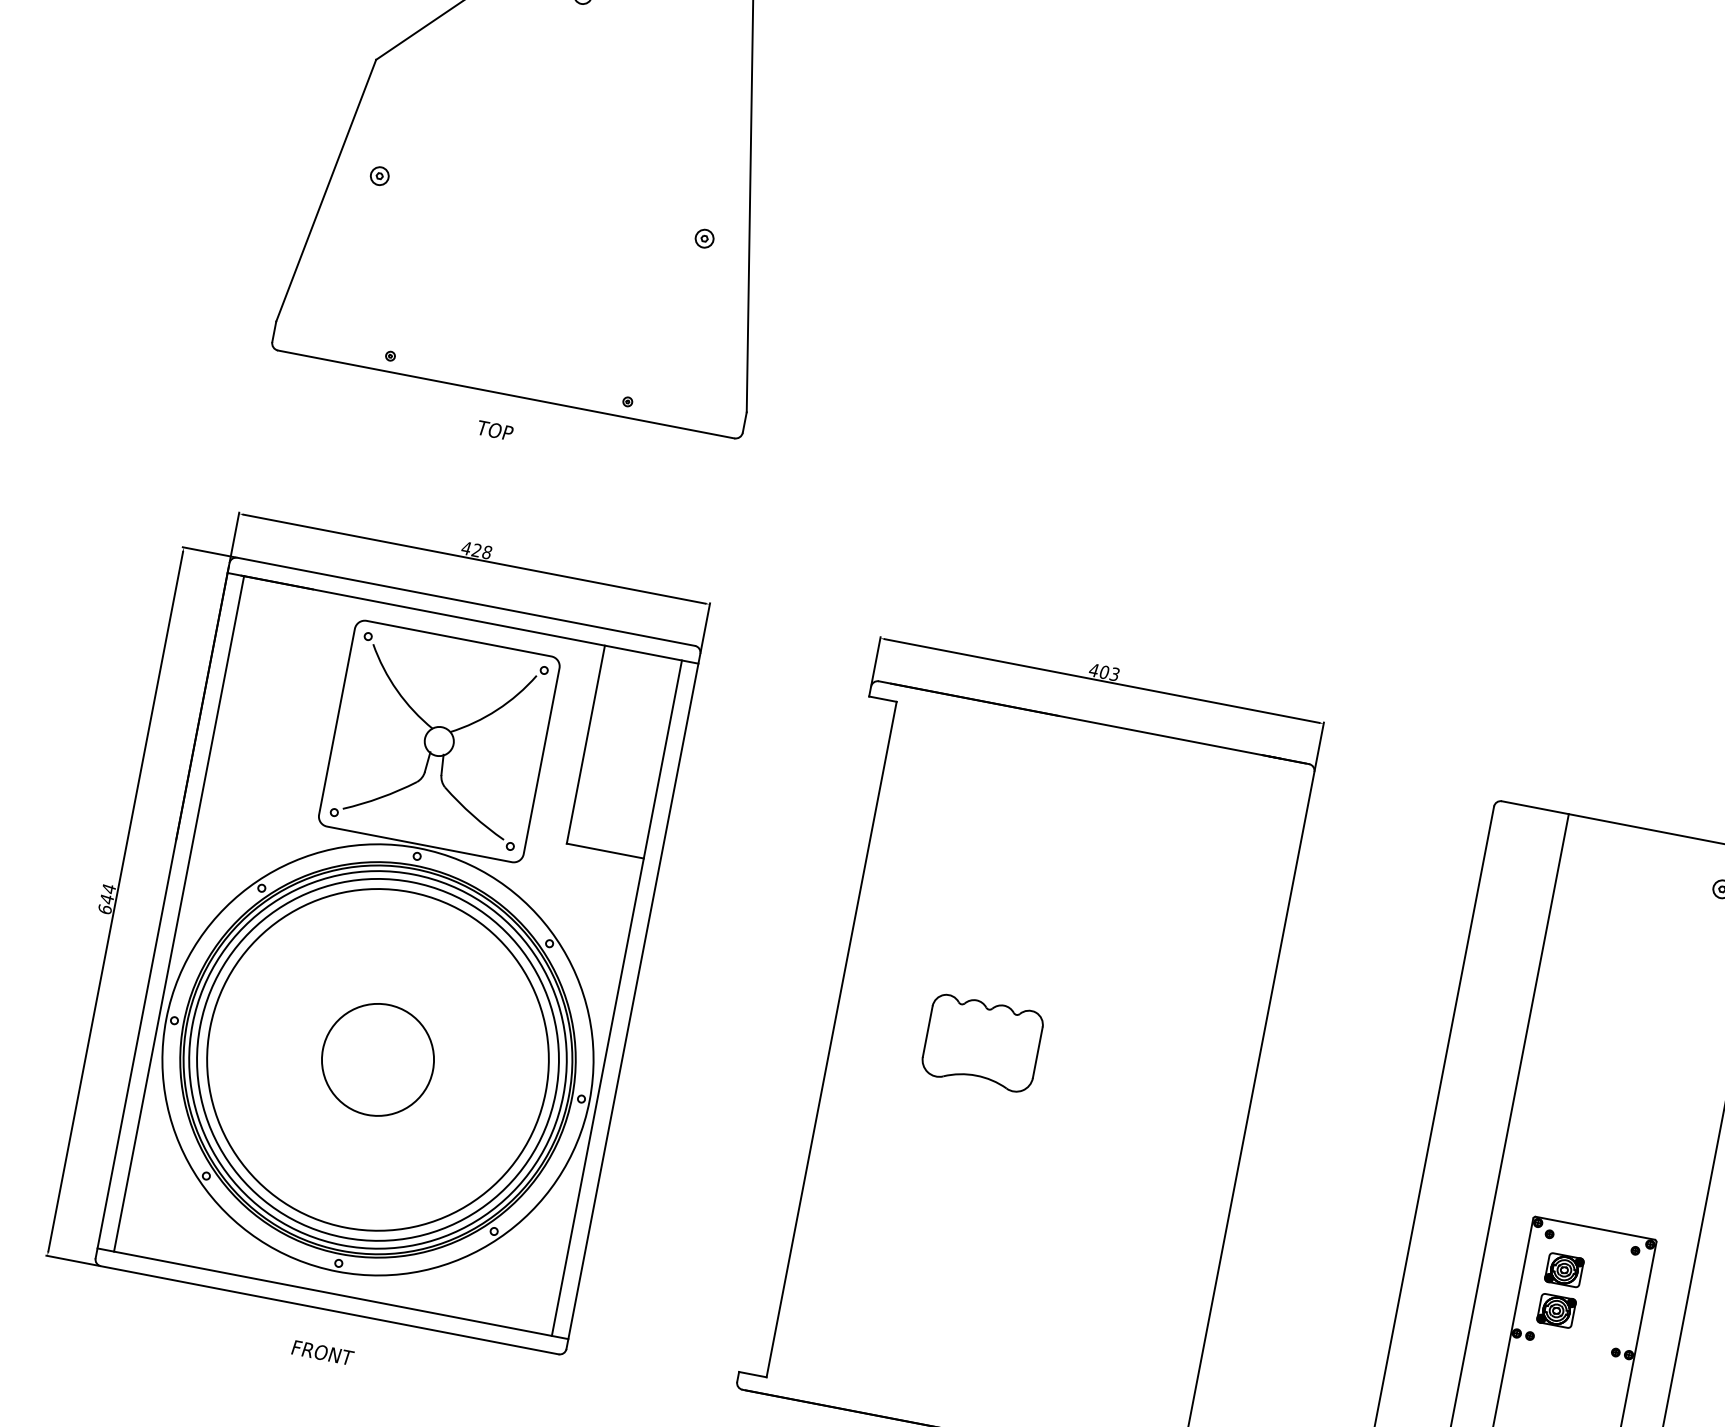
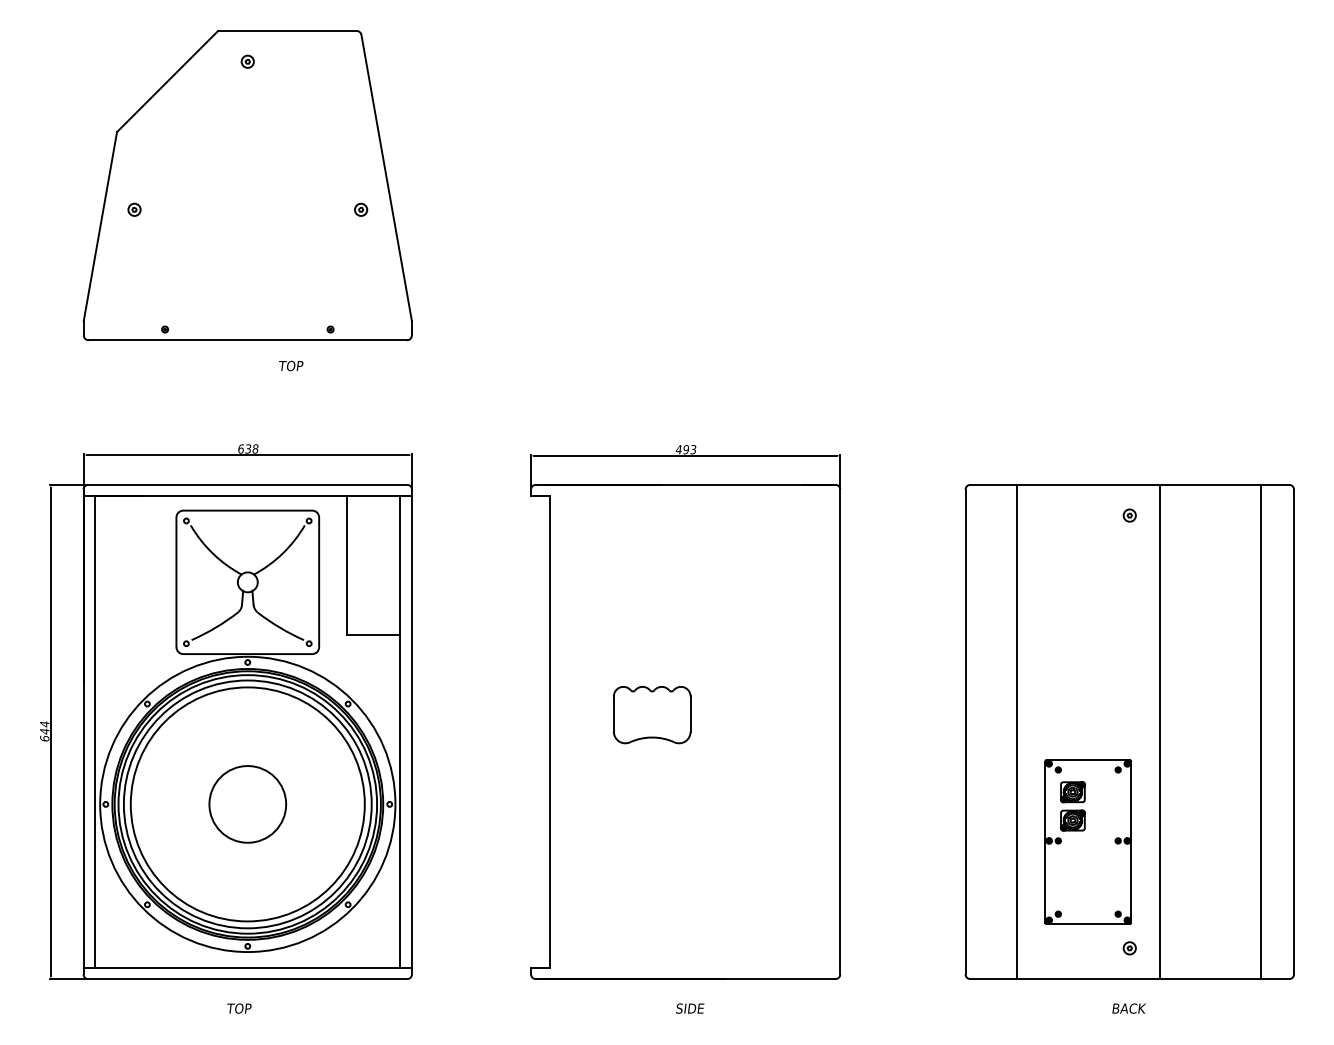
text: (495, 429) -> (291, 365), moved
text: (471, 548) -> (244, 448), 428 -> 638
text: (1103, 671) -> (685, 449), 403 -> 493
text: (322, 1352) -> (248, 1008), FRONT -> TOP

